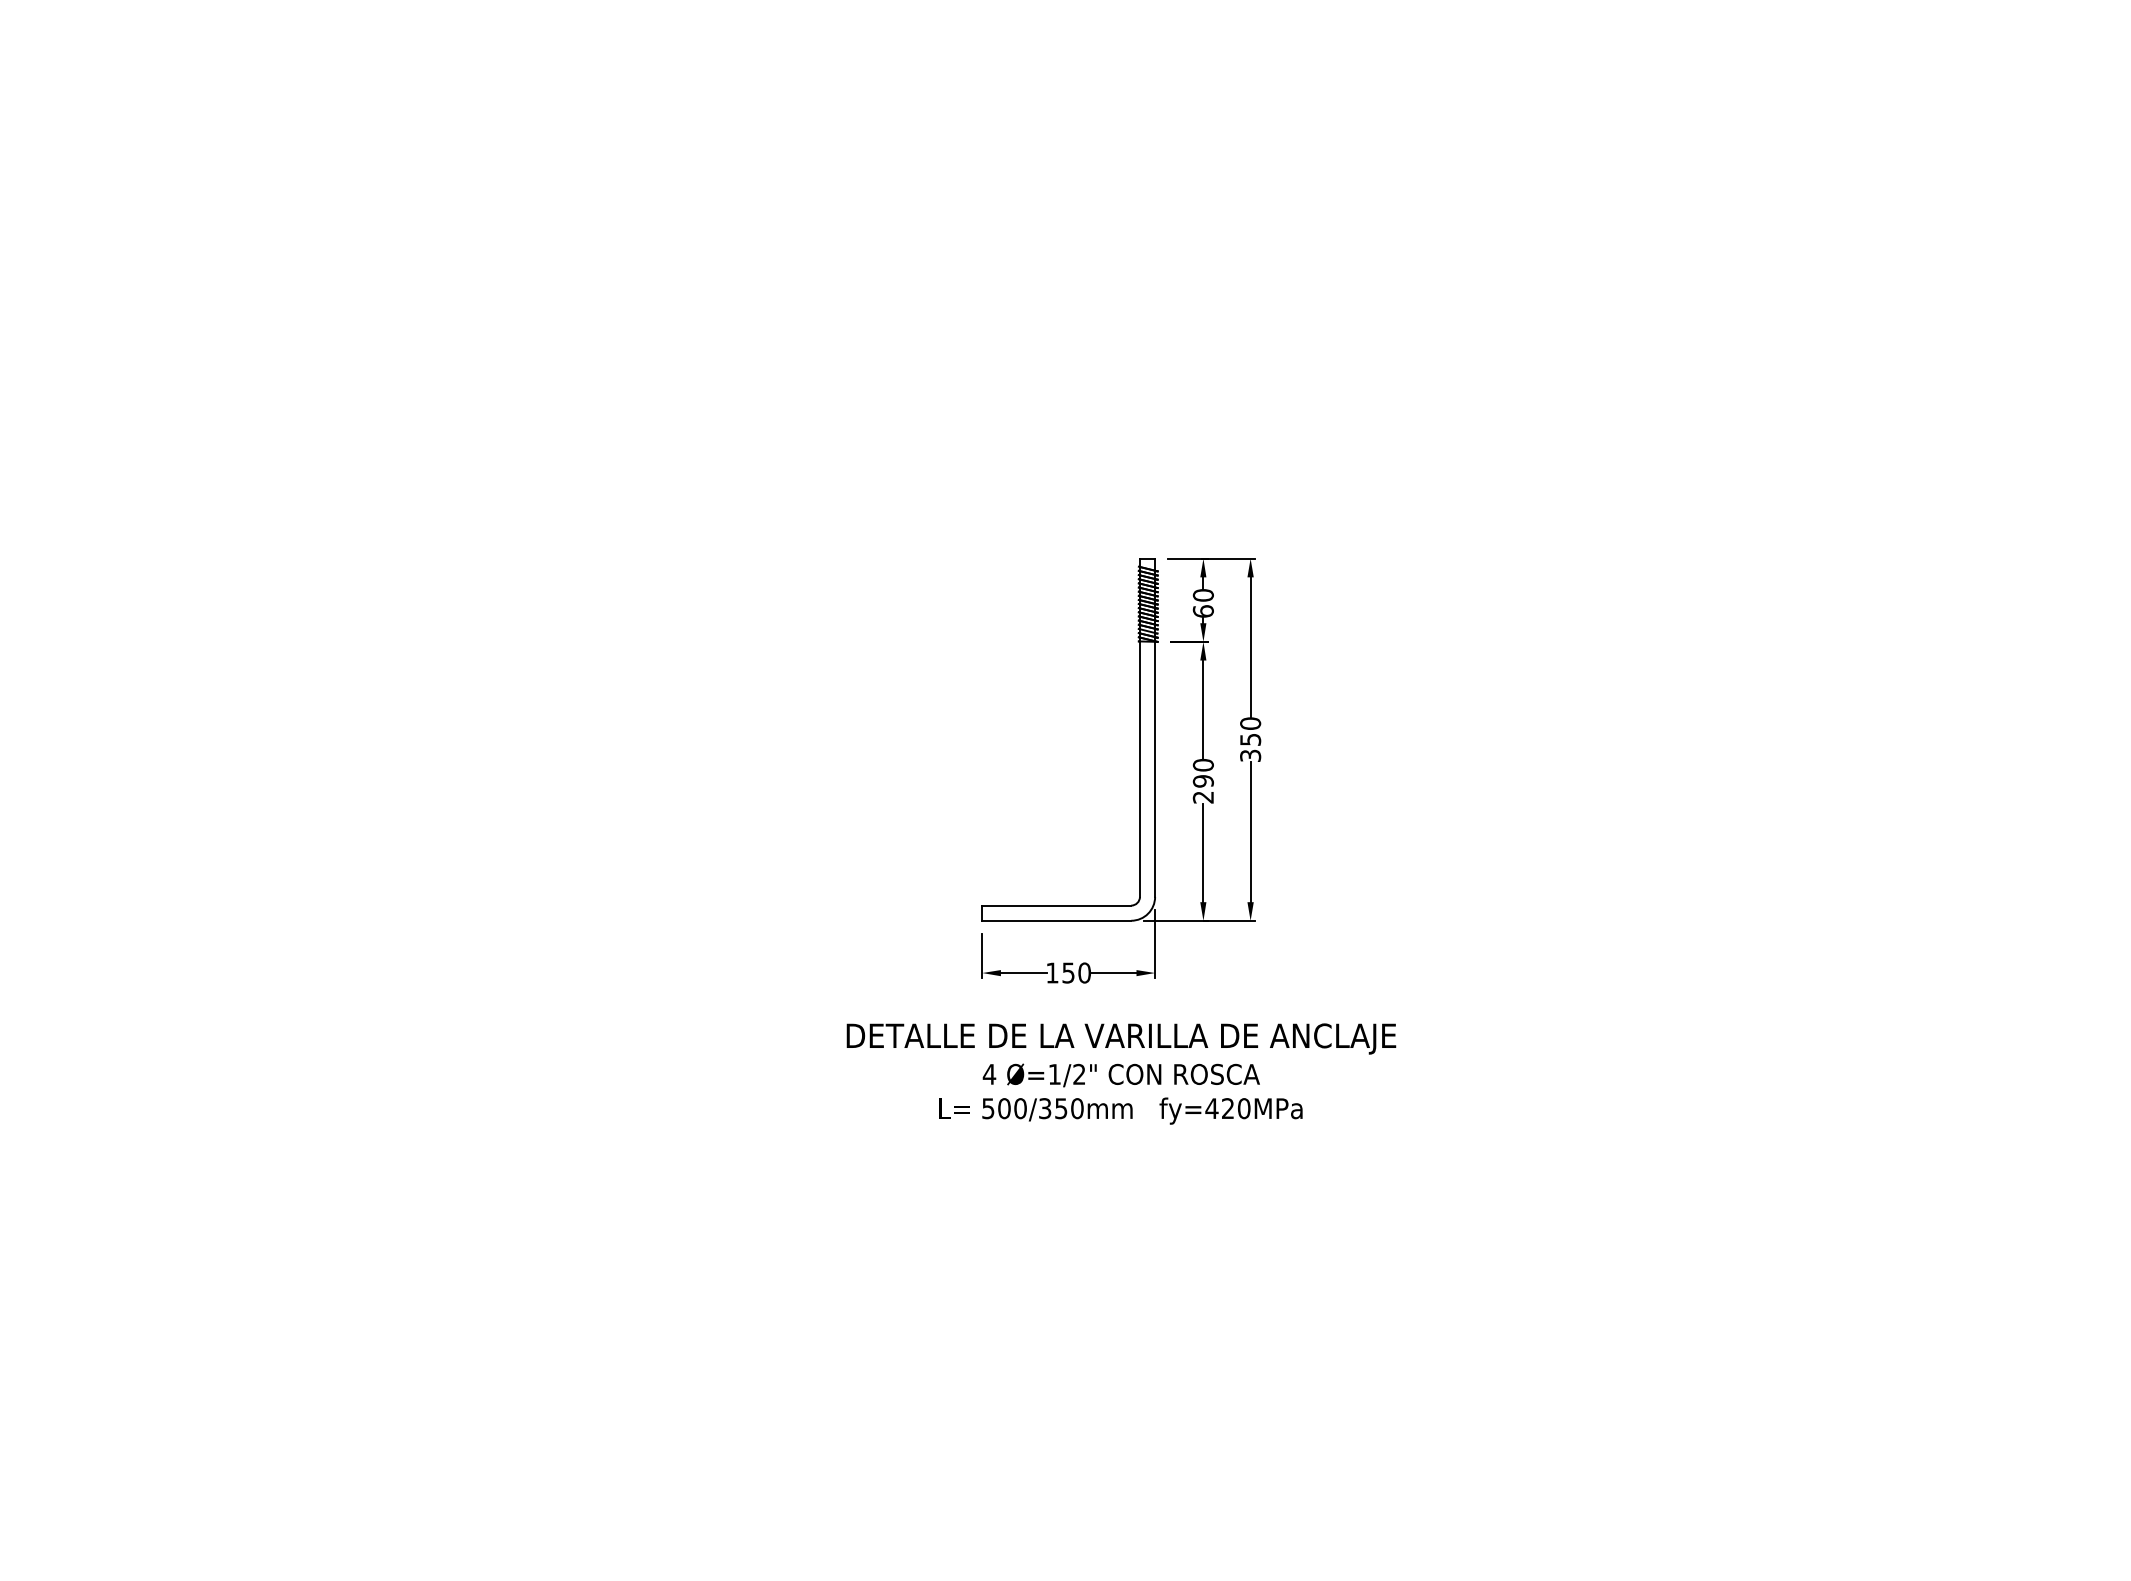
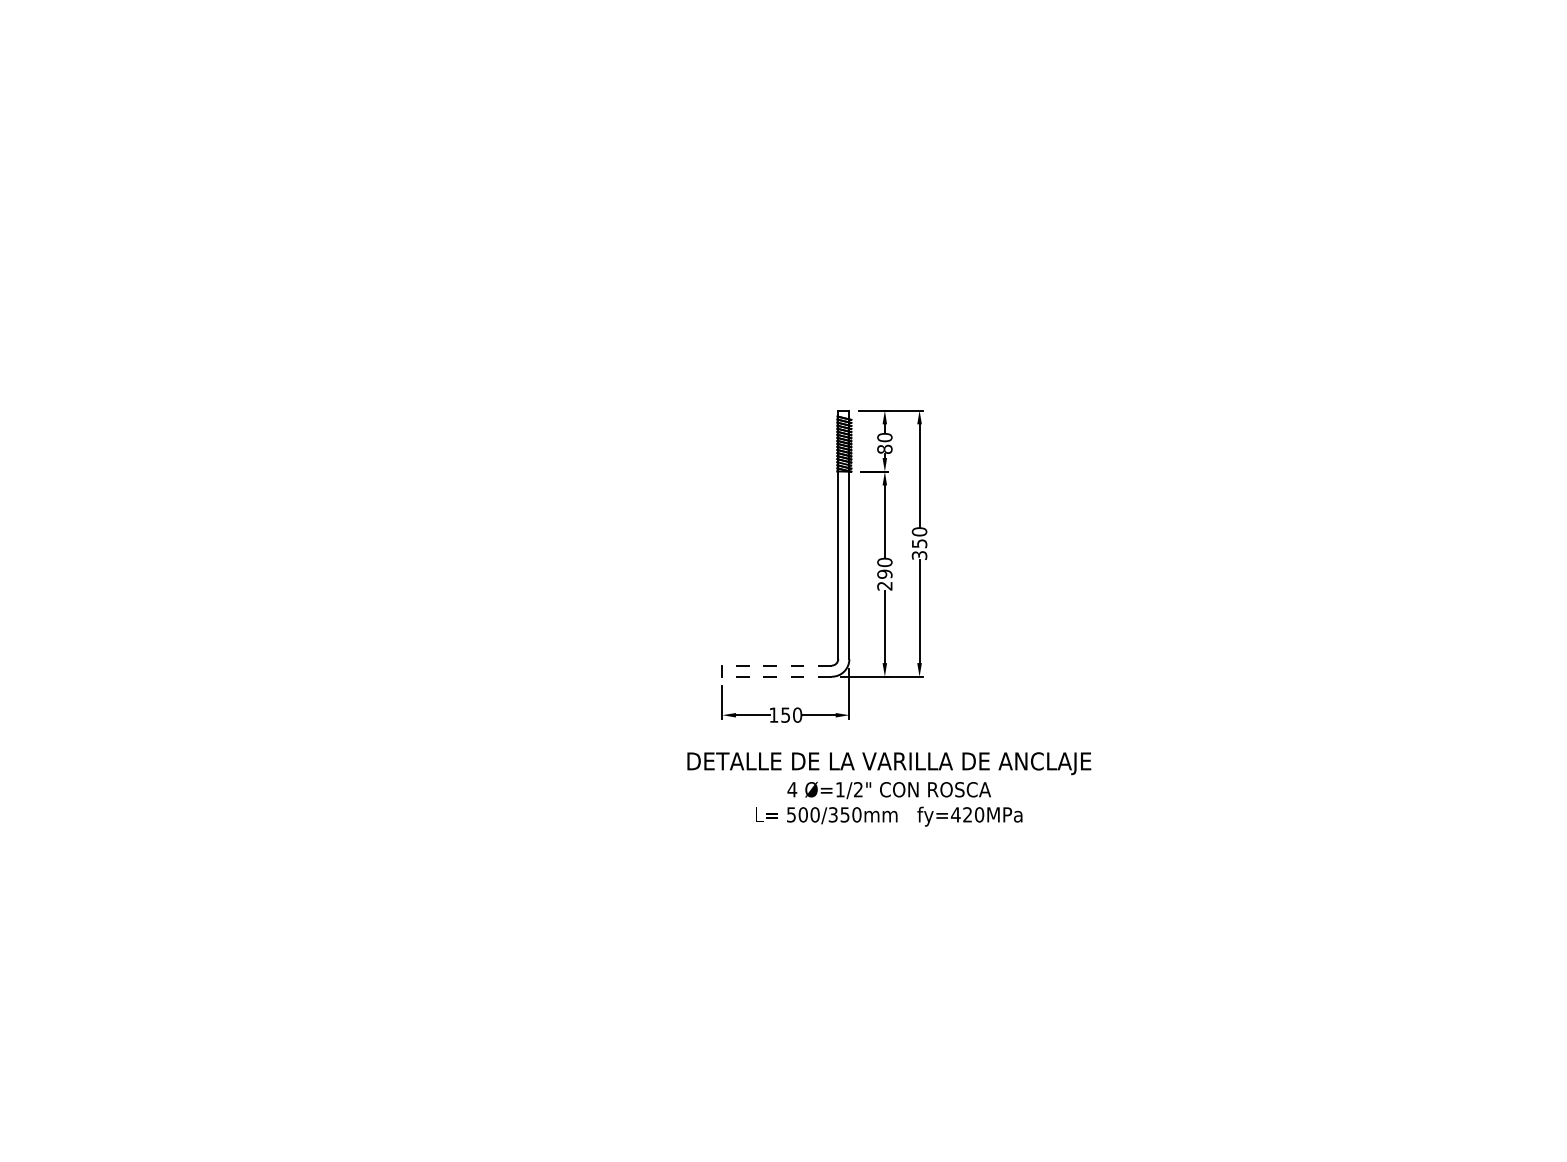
text: (1202, 611) -> (884, 449), 60 -> 80
line: (1056, 905) -> (776, 665), solid -> dashed
line: (1056, 920) -> (776, 676), solid -> dashed
text: (1121, 1073) -> (889, 789), moved

